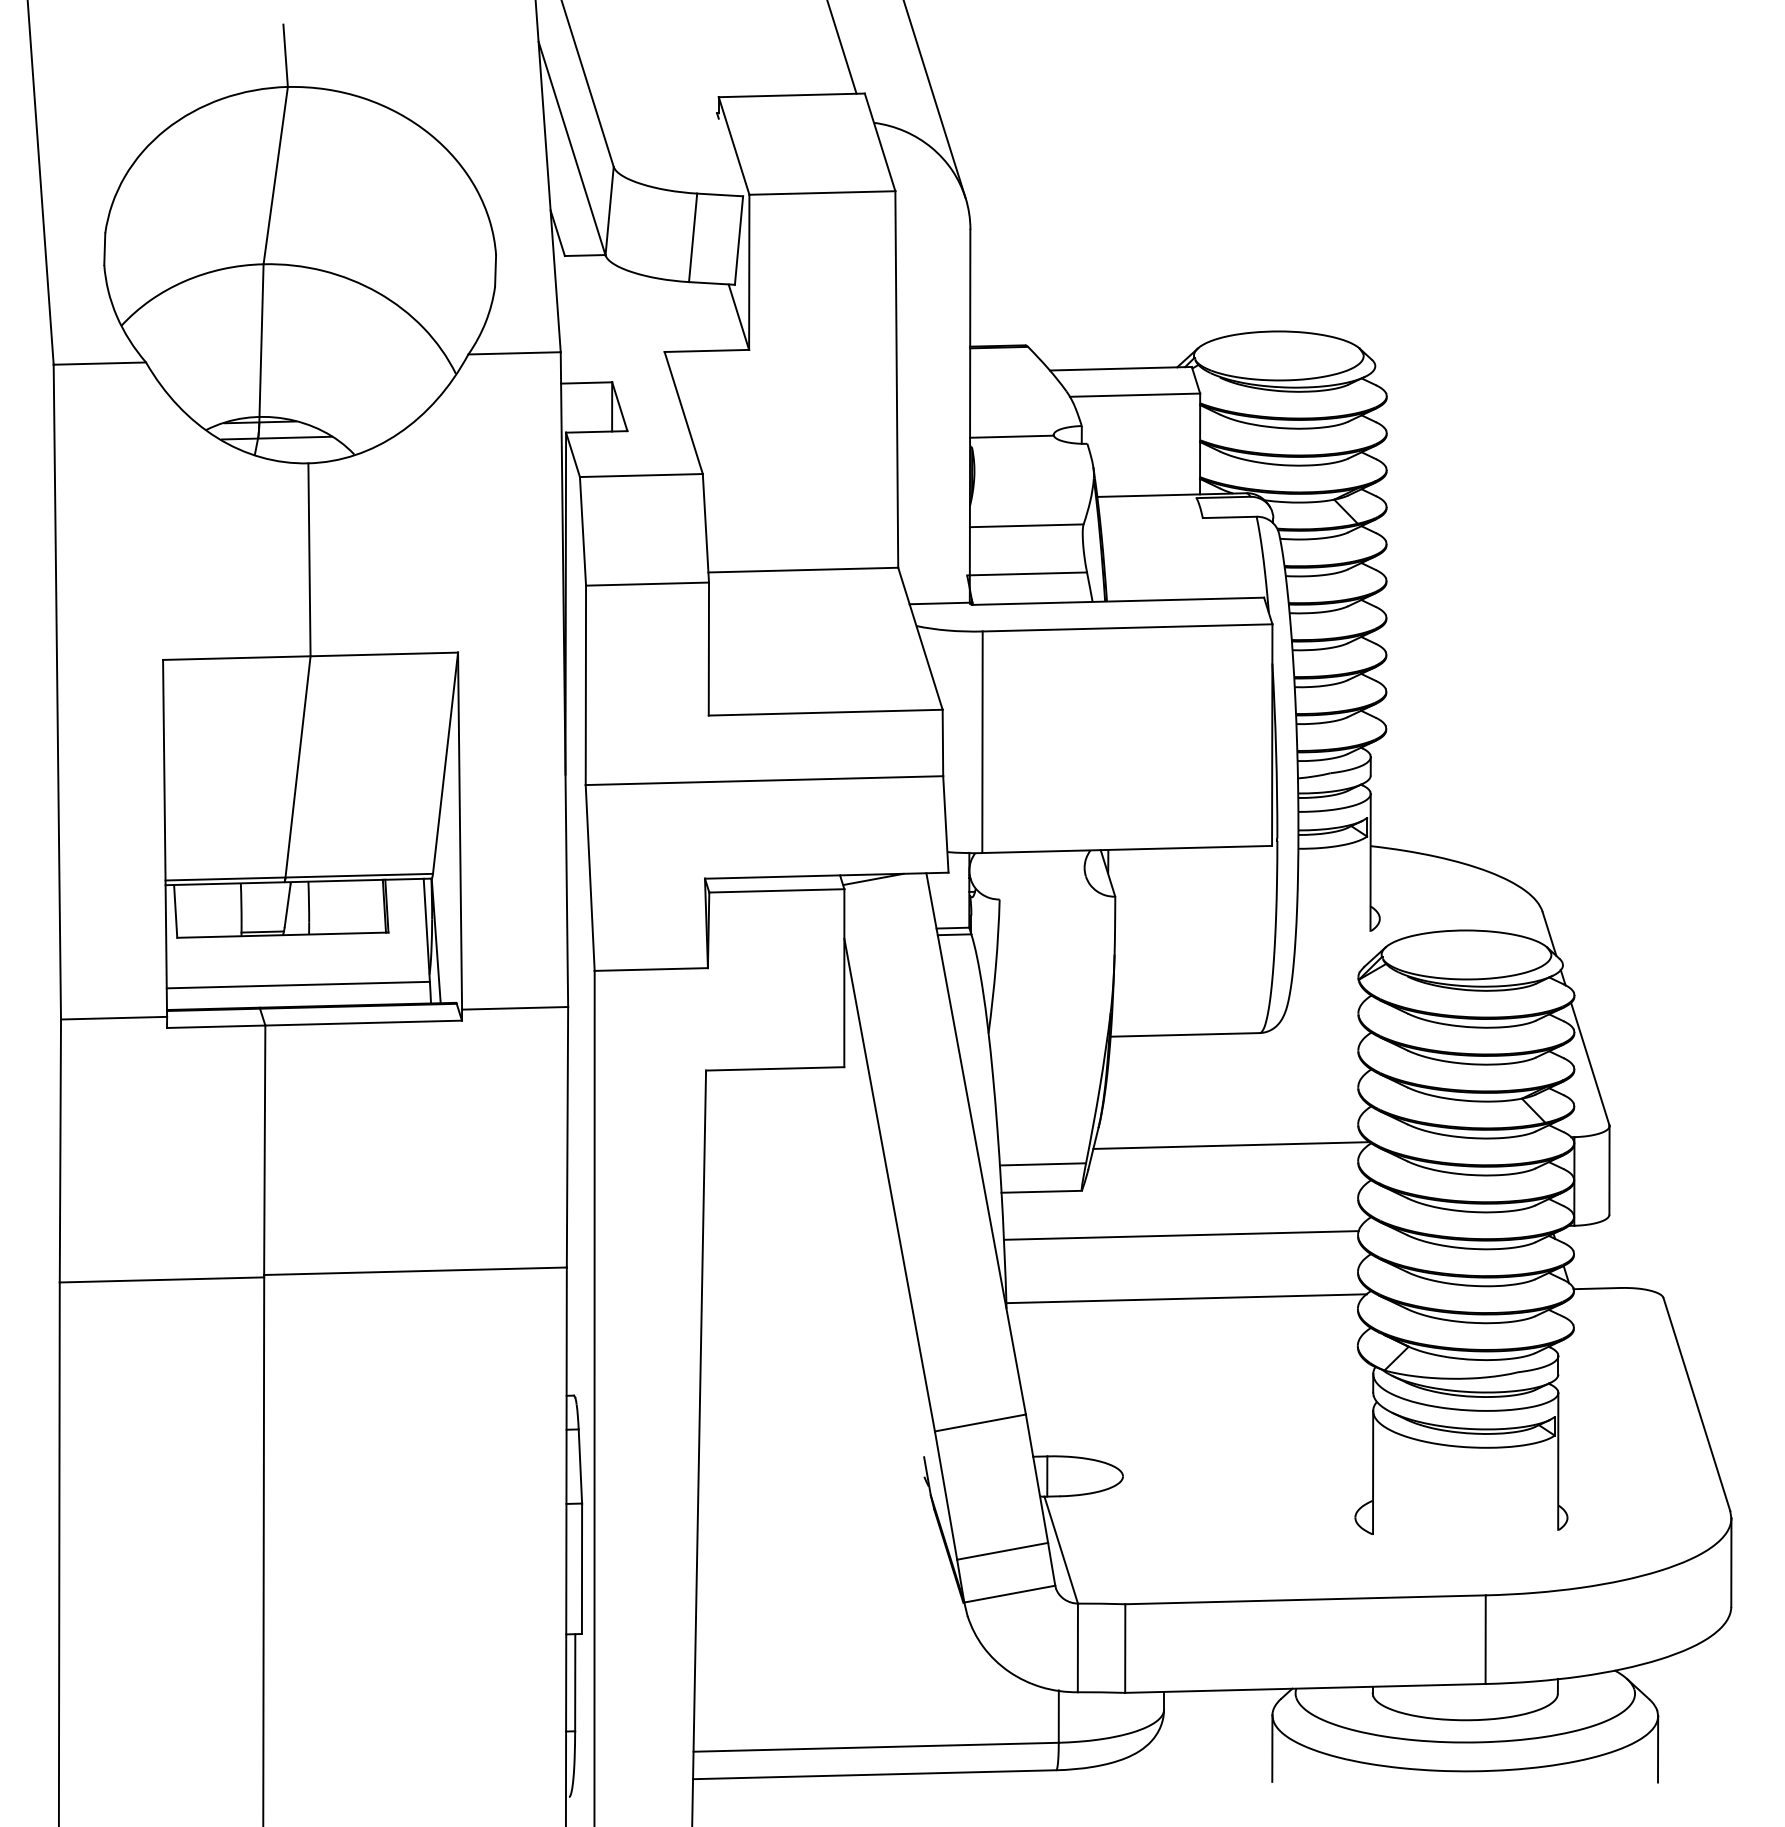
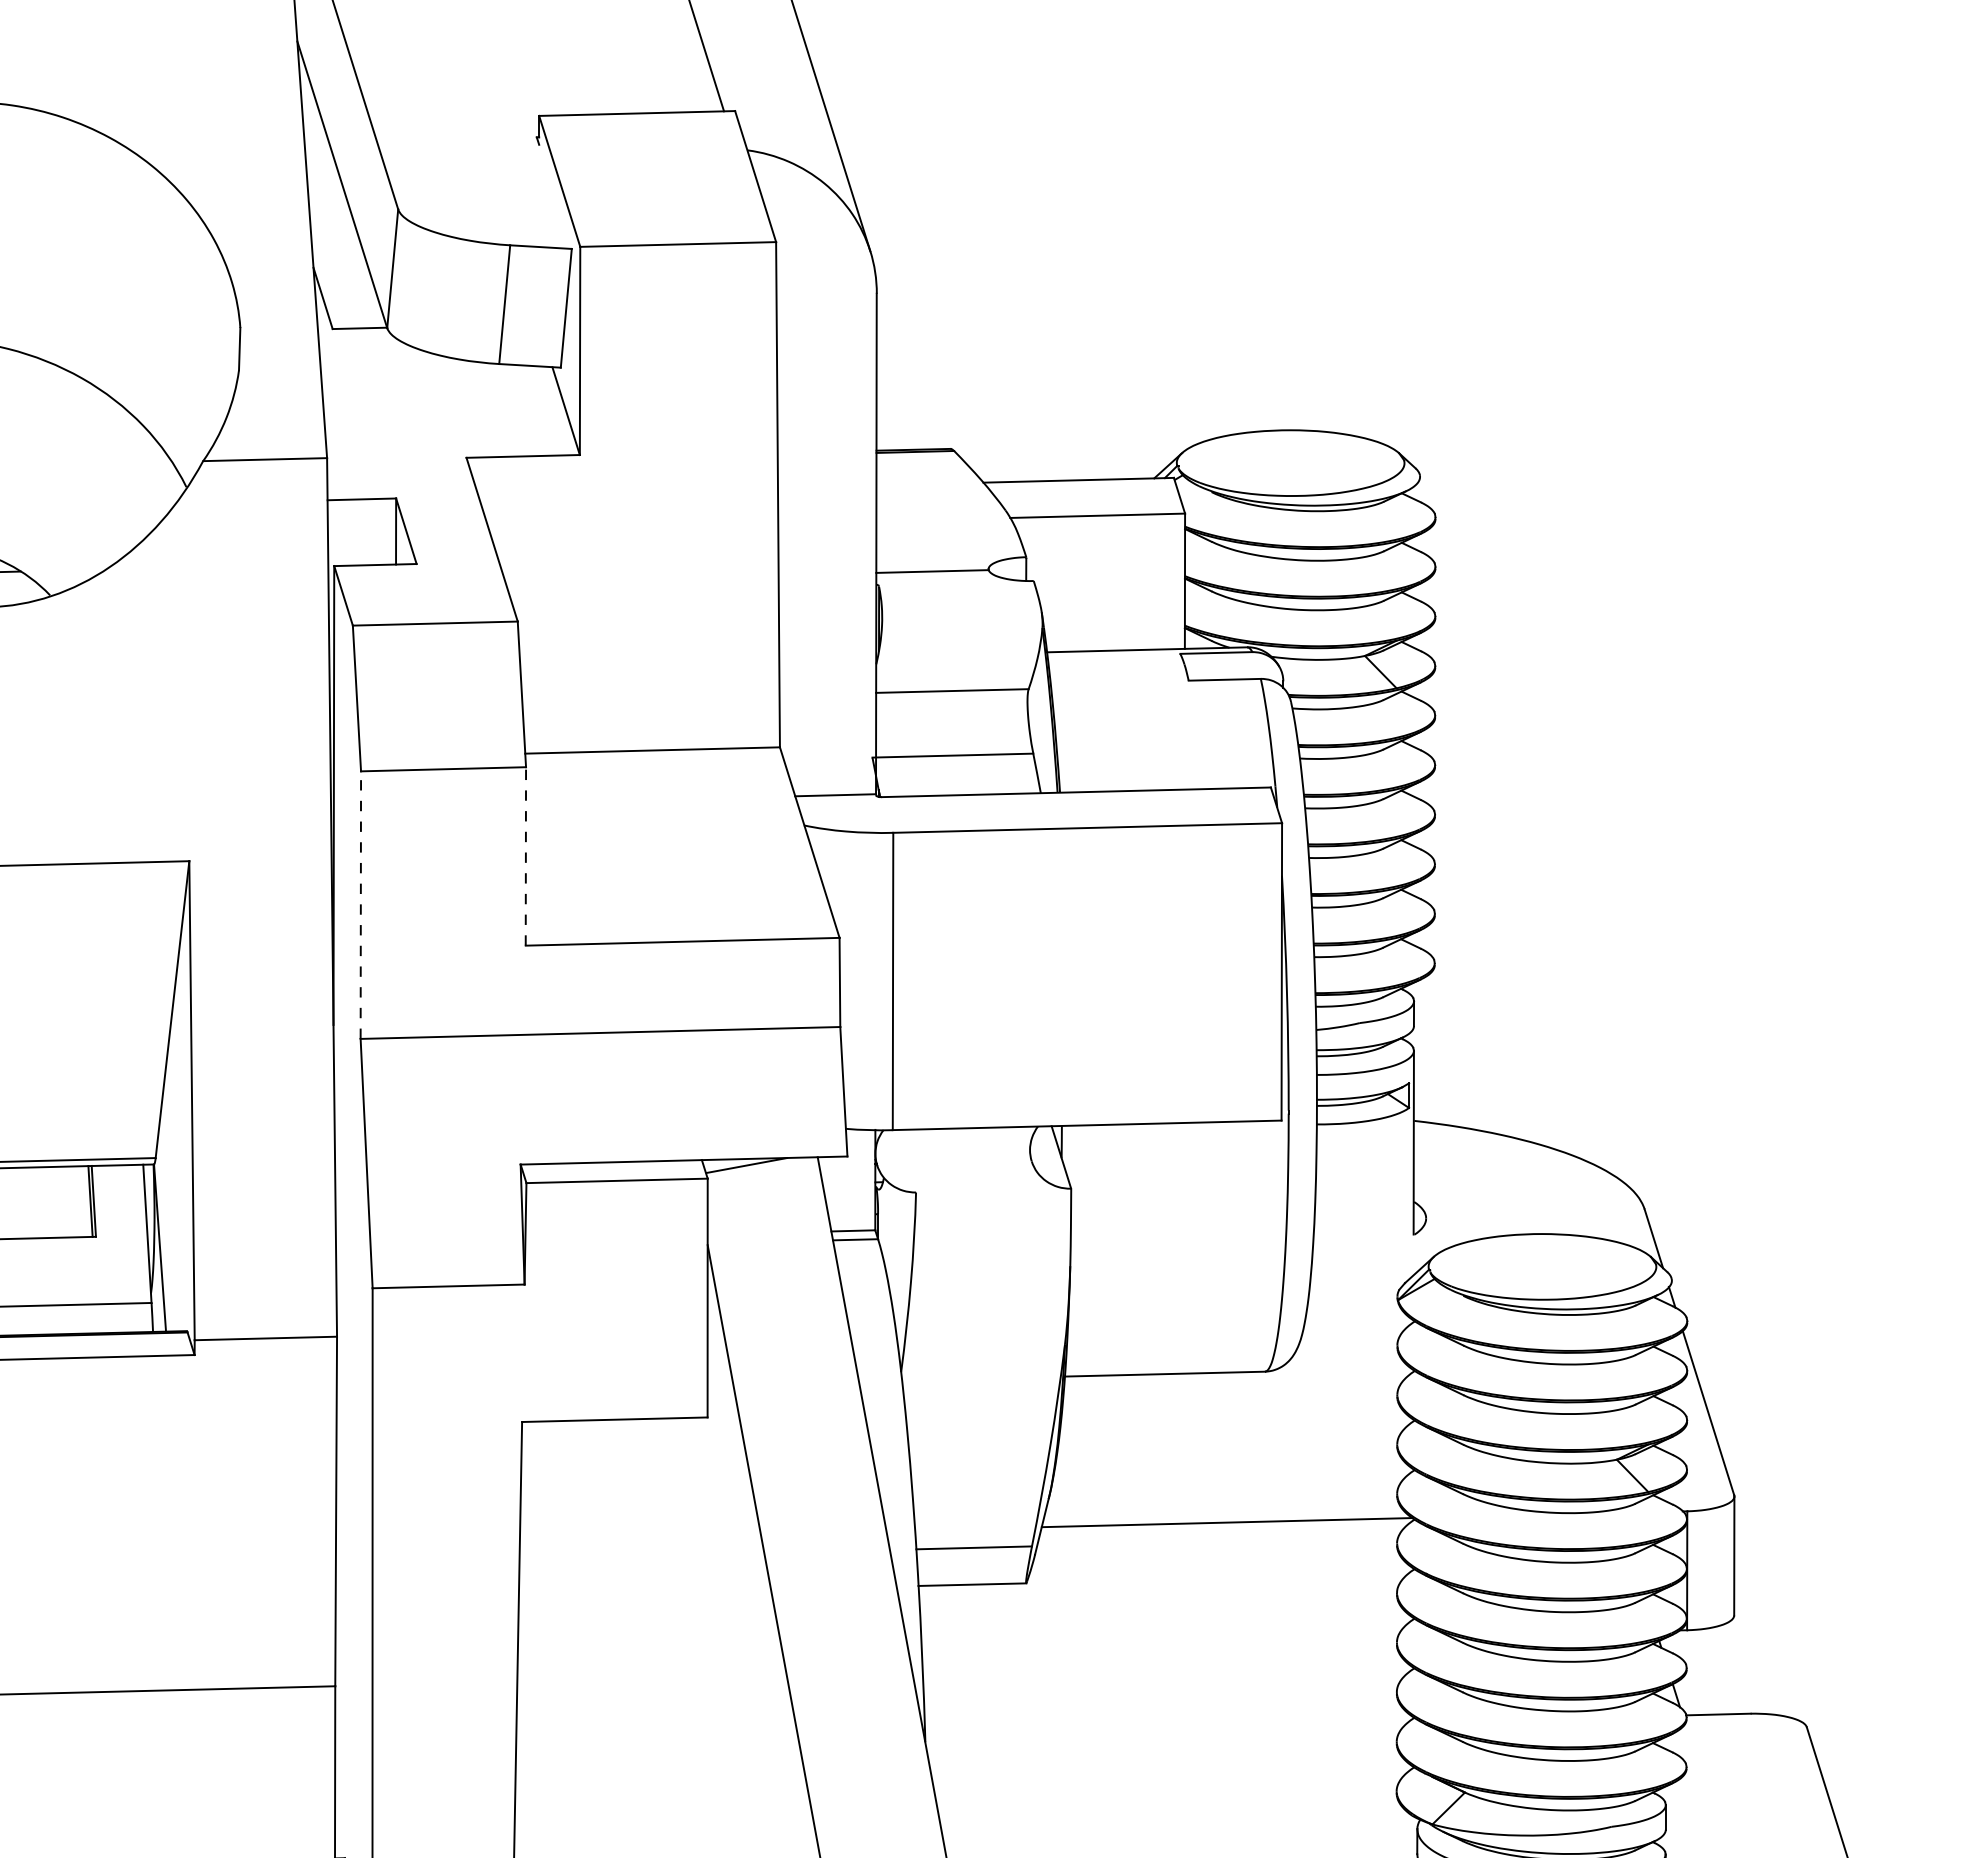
line: (708, 648) -> (525, 855), solid -> dashed
line: (585, 685) -> (360, 905), solid -> dashed
line: (1180, 1235) -> (1158, 1643), removed
line: (1186, 1298) -> (1166, 1727), removed

